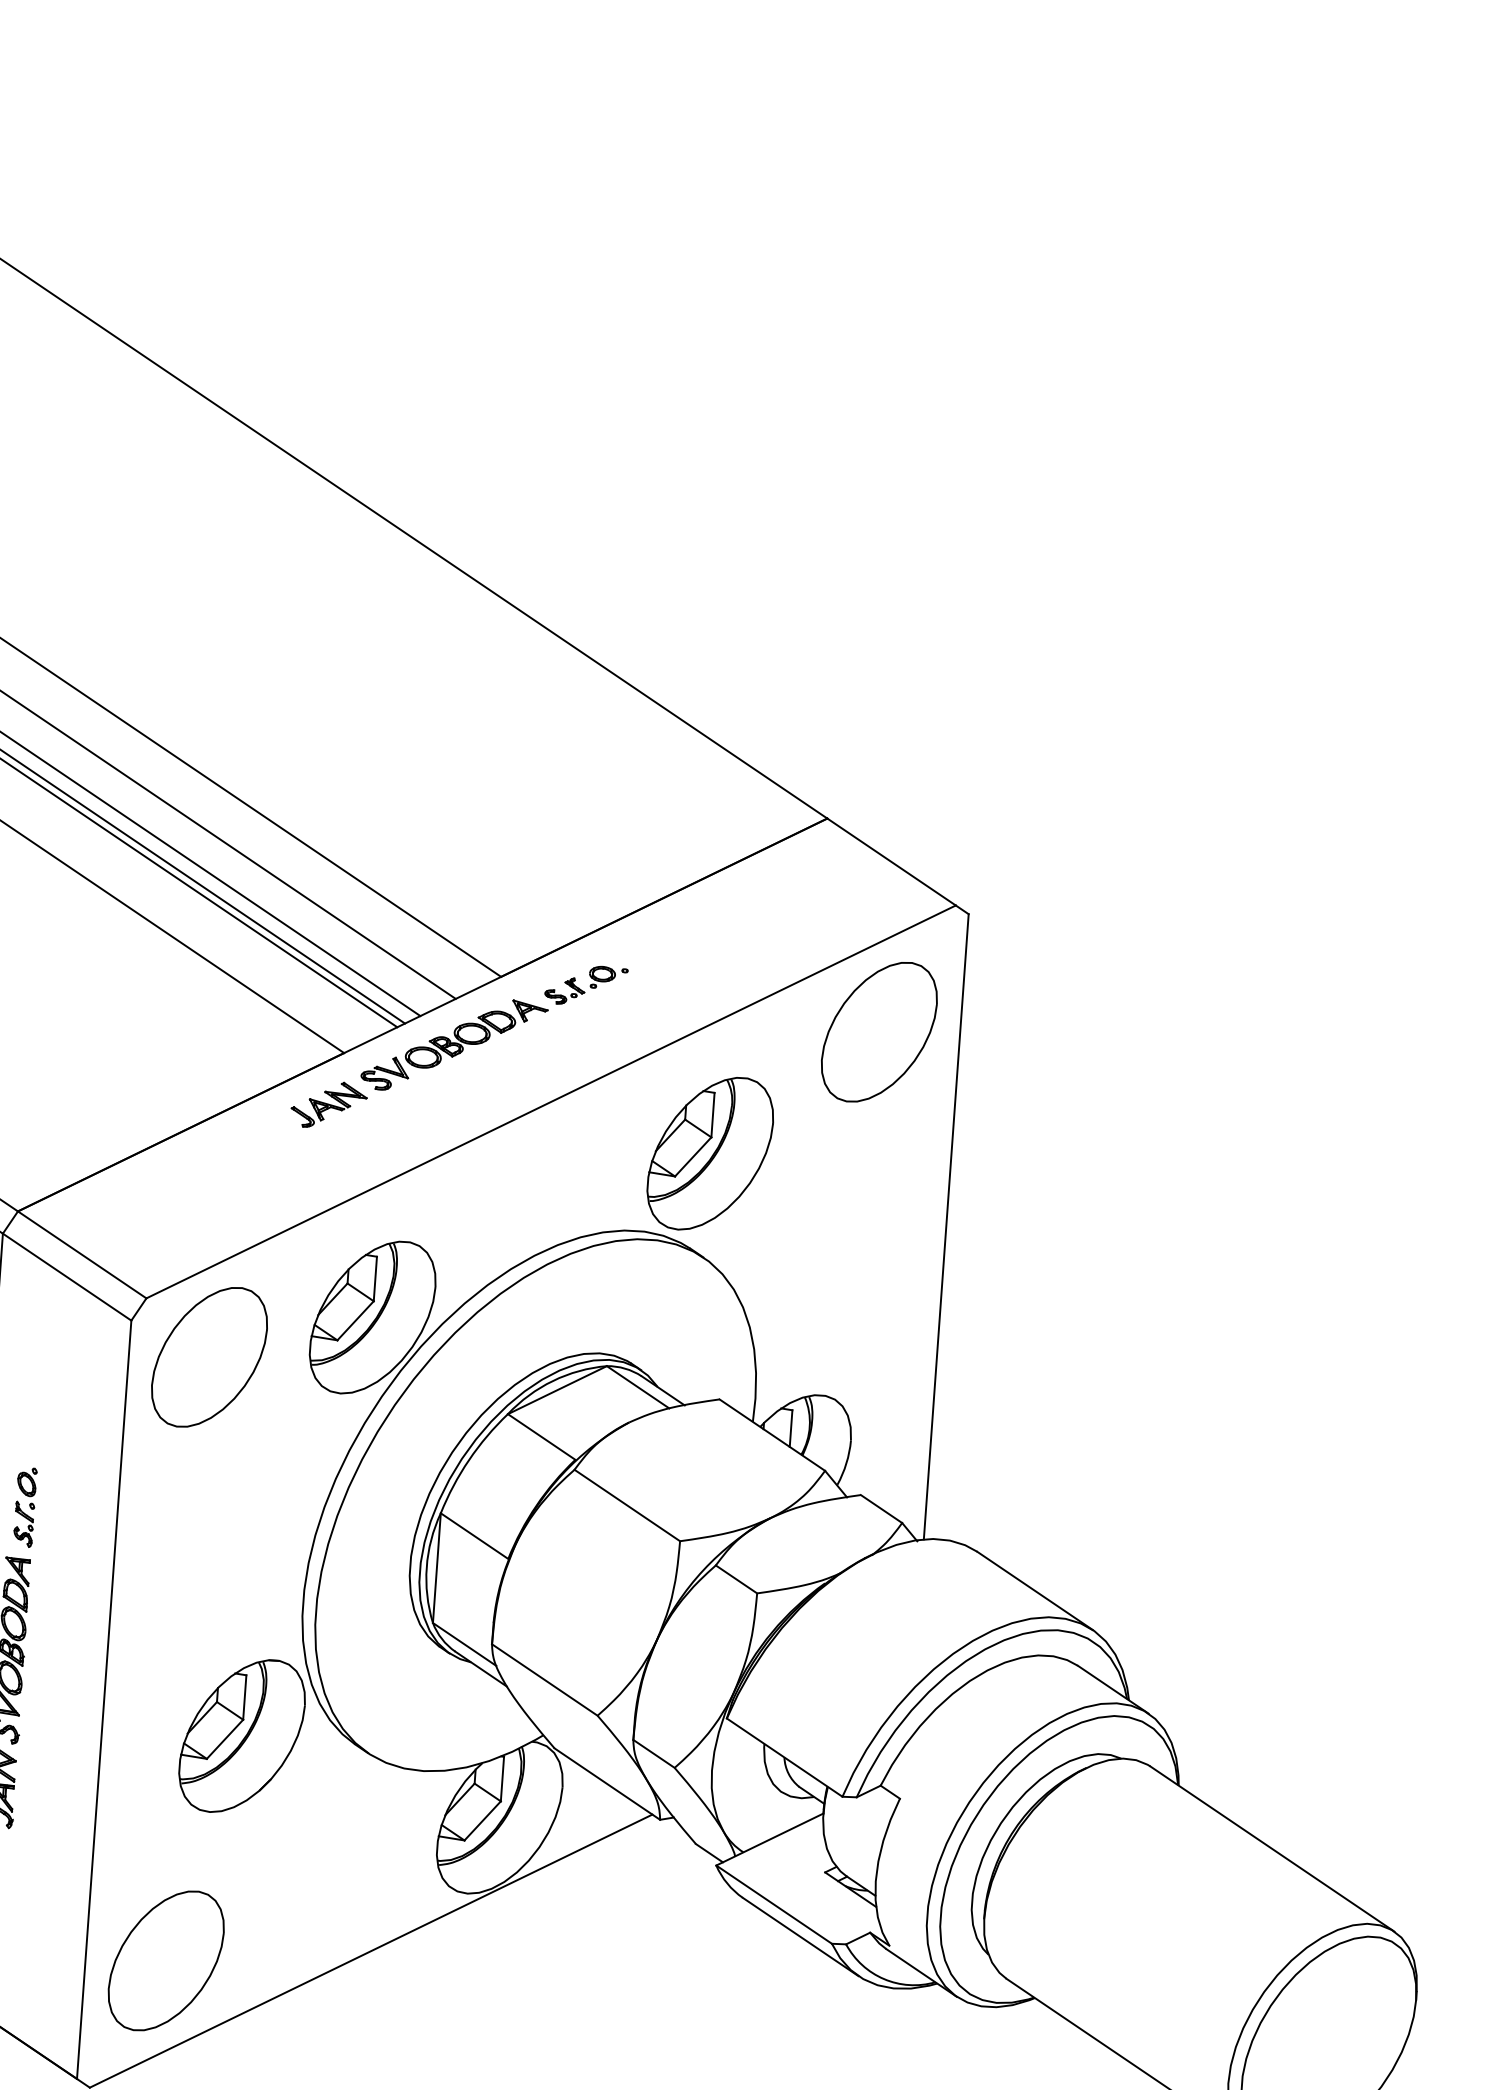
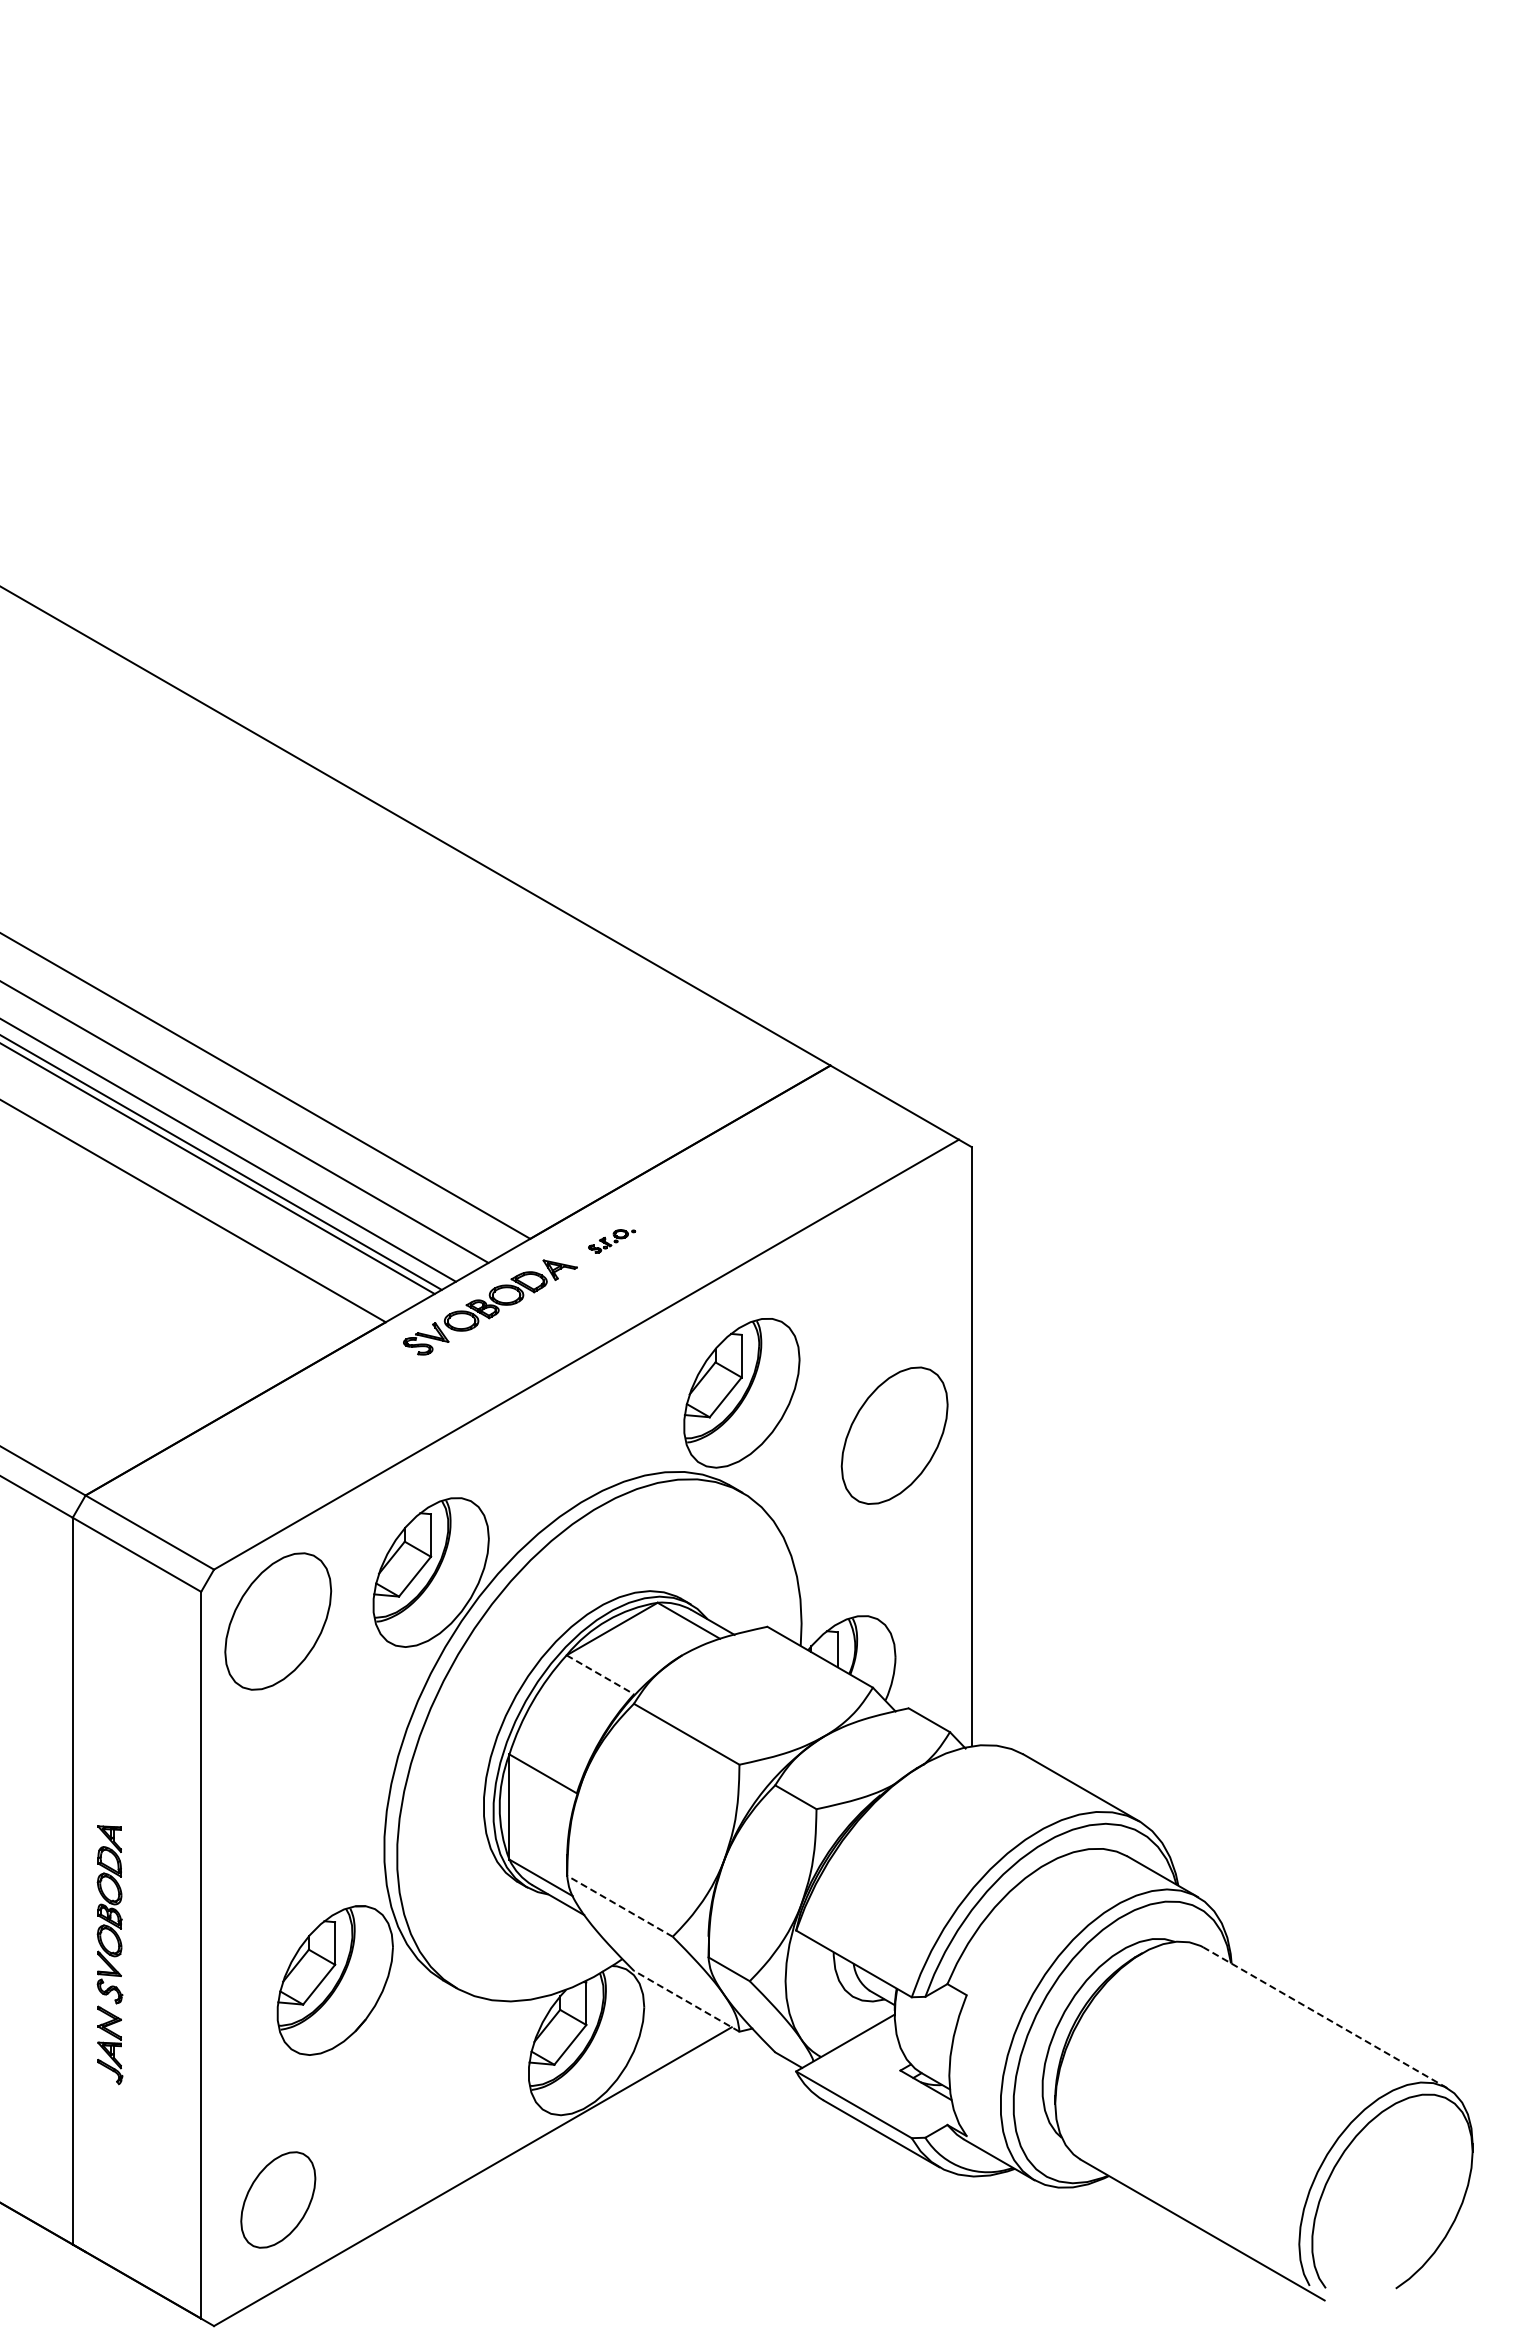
part: (585, 985) -> (611, 1241), size x0.6
part: (879, 1031) -> (894, 1435), moved
part: (328, 1104) -> (374, 1372), removed
line: (541, 1436) -> (600, 1674), solid -> dashed
part: (25, 1506) -> (112, 1776), removed
line: (544, 1680) -> (619, 1906), solid -> dashed
line: (607, 1784) -> (686, 2001), solid -> dashed
line: (1272, 1848) -> (1325, 2017), solid -> dashed
part: (166, 1960) -> (278, 2199), size x0.7

